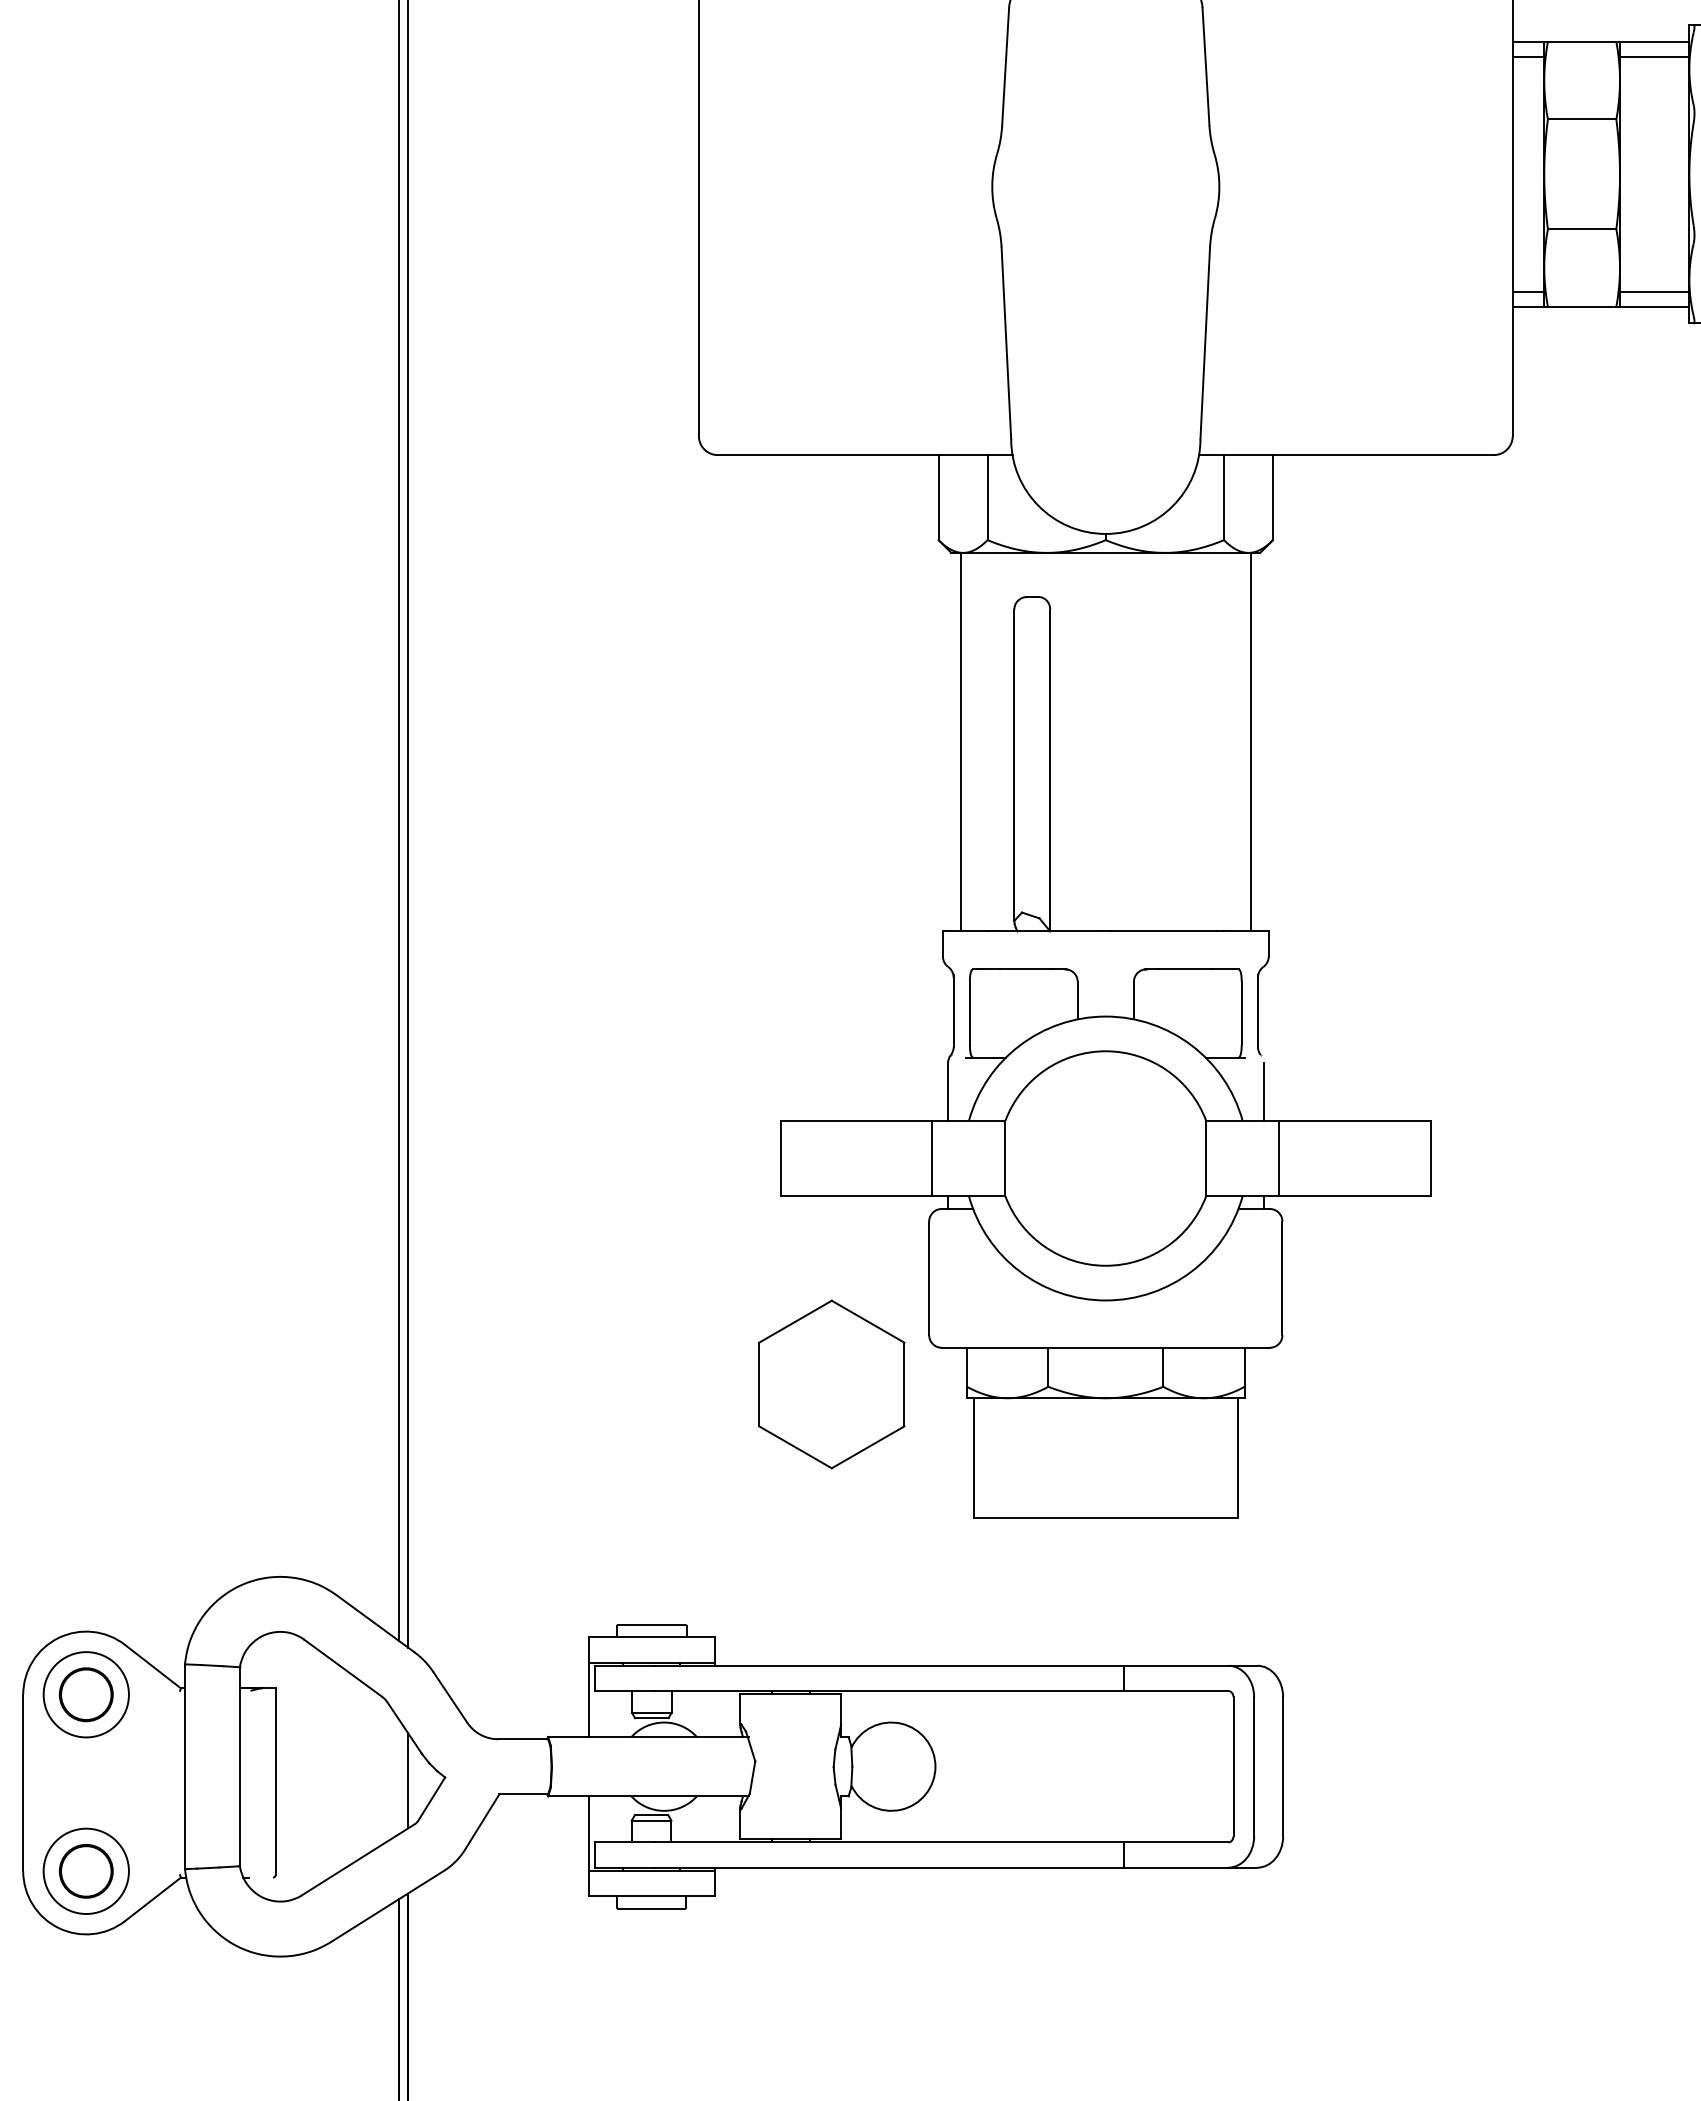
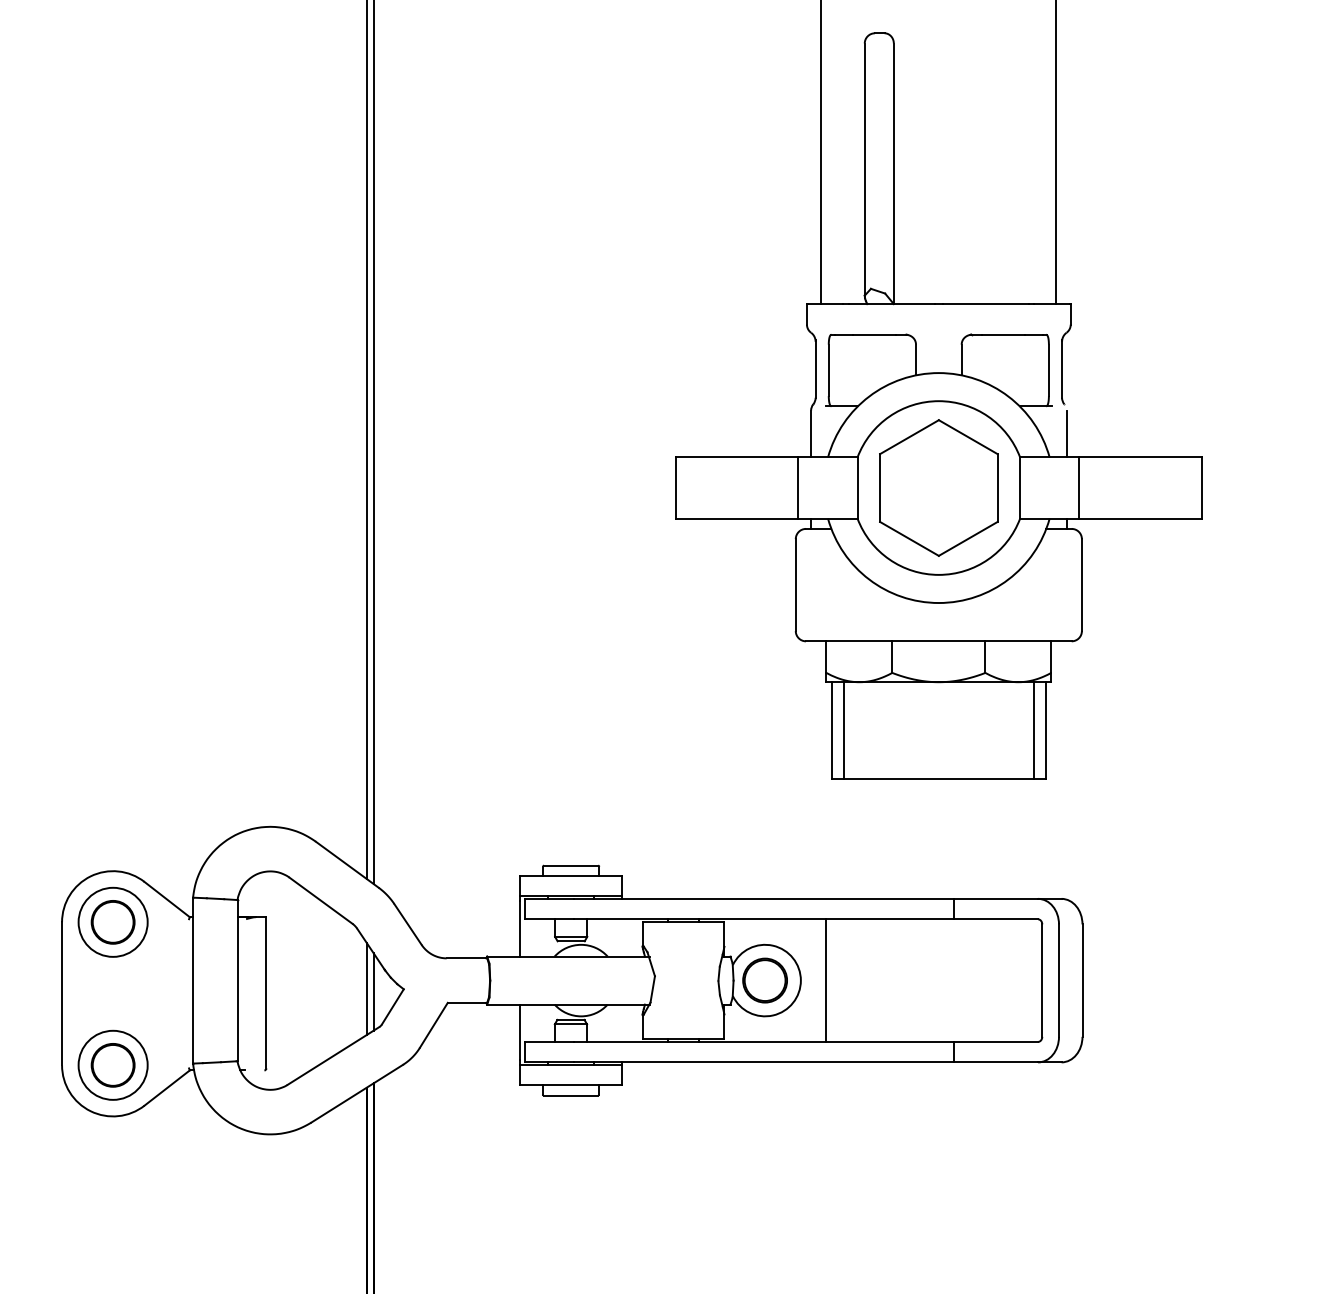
part: (831, 1384) -> (938, 488), moved
line: (988, 1458) -> (843, 730), added
line: (1223, 1458) -> (1034, 730), added
part: (891, 1766) -> (765, 980), added
line: (967, 1766) -> (826, 980), added
line: (399, 1776) -> (366, 988), added

